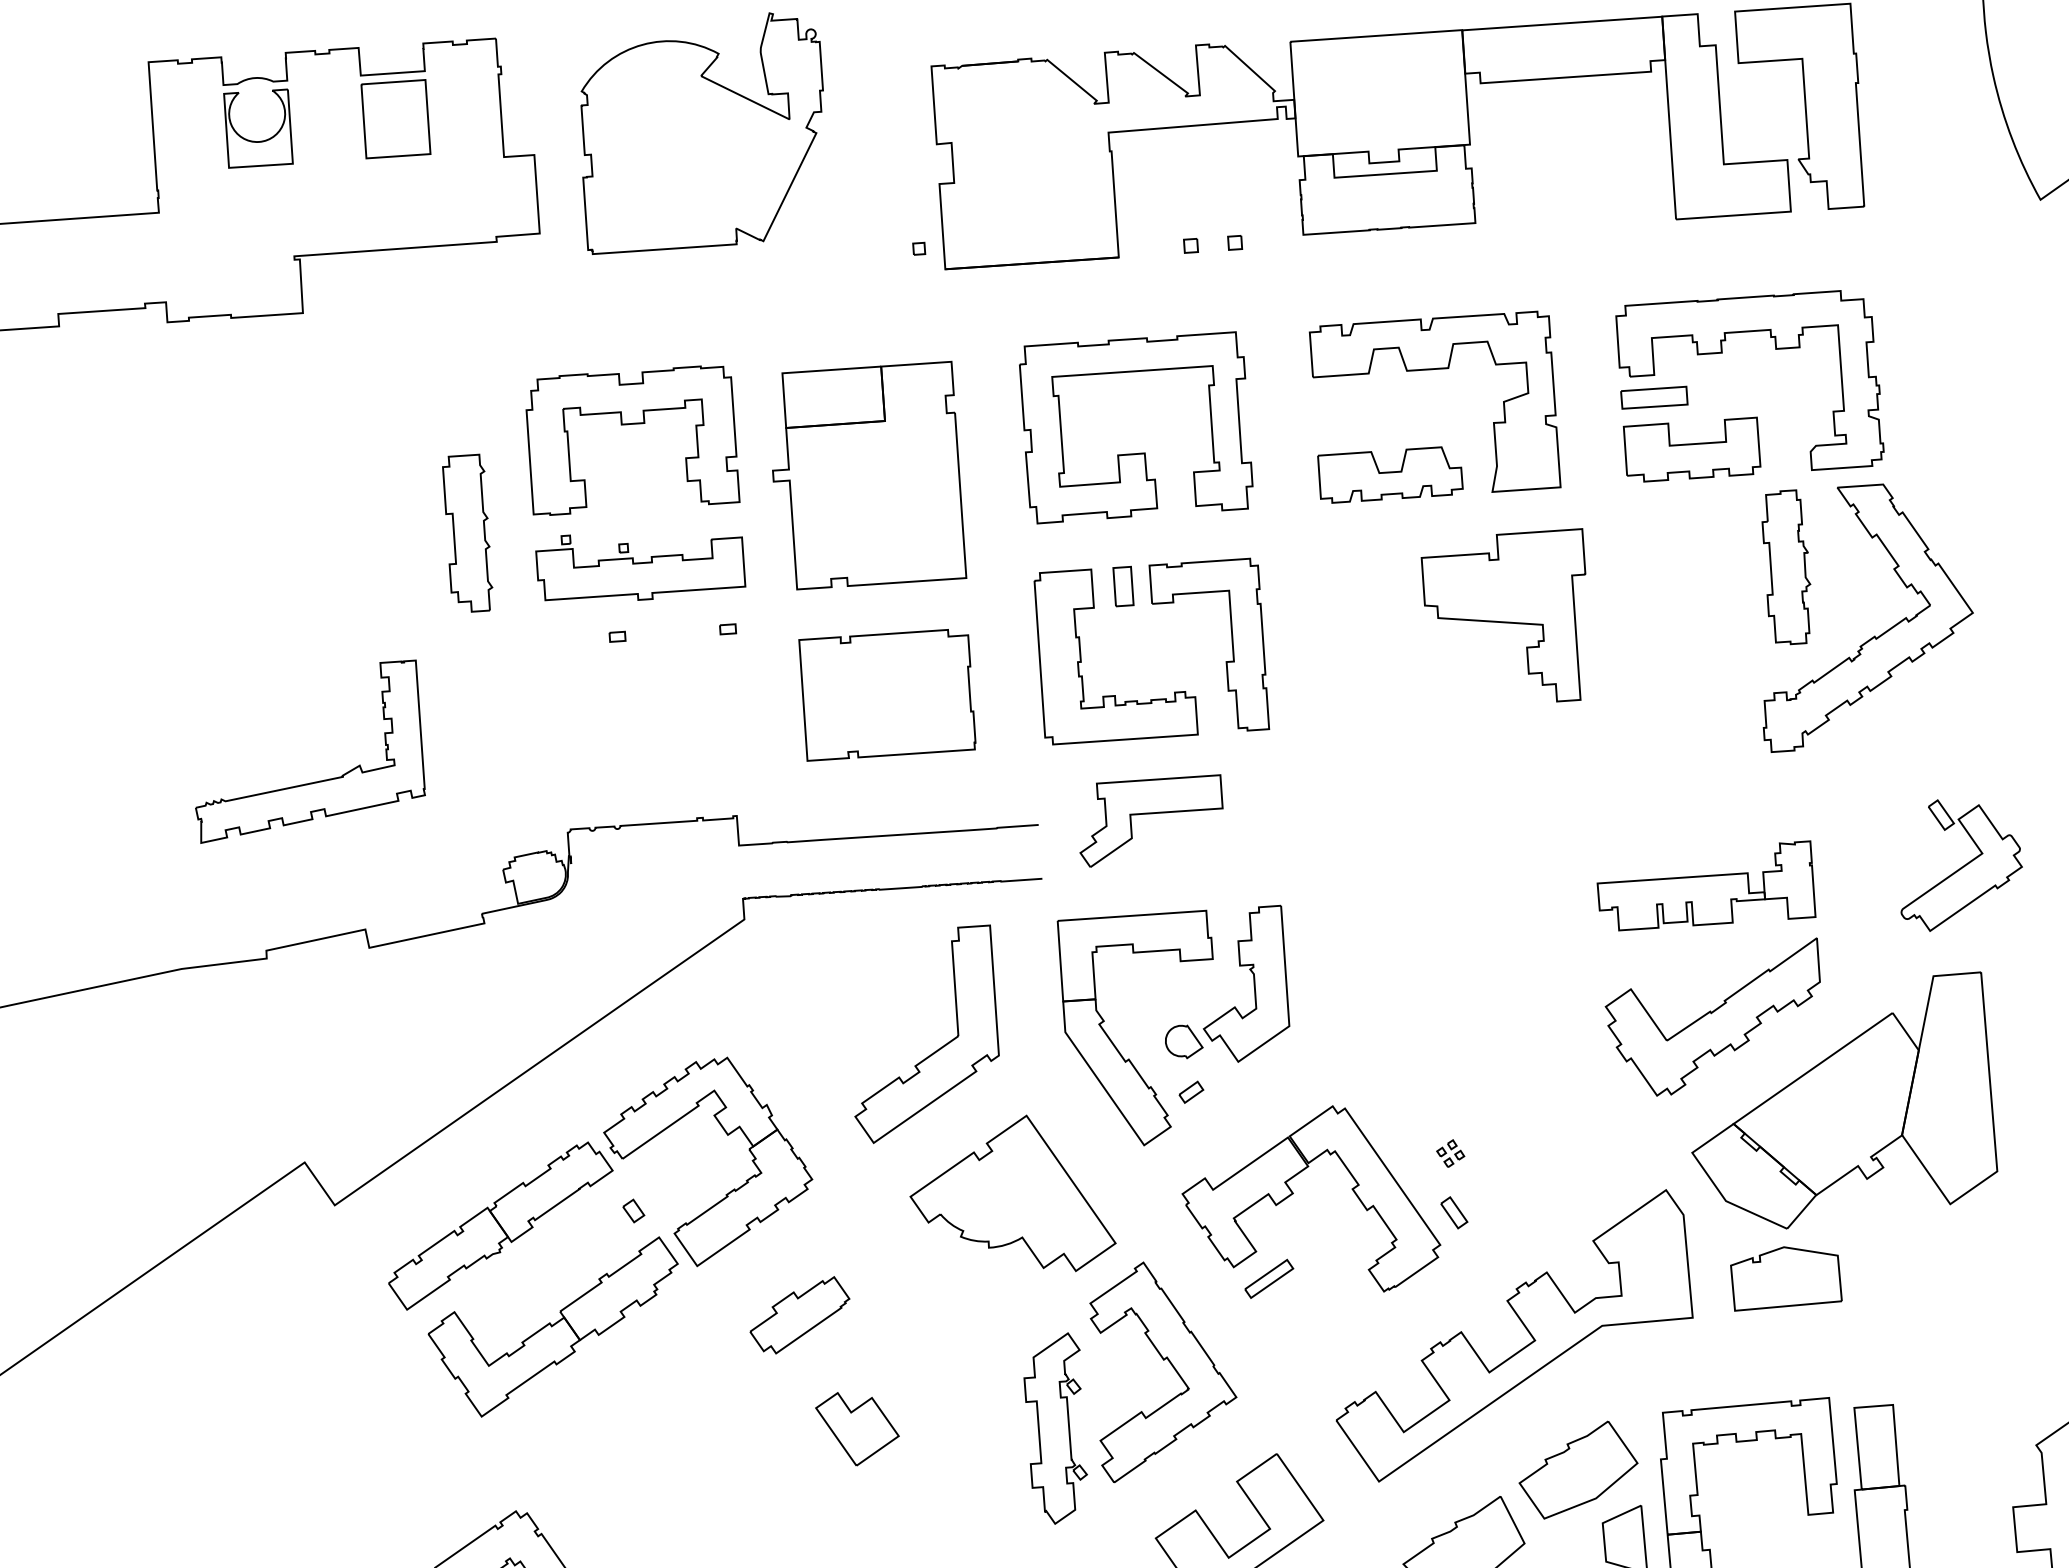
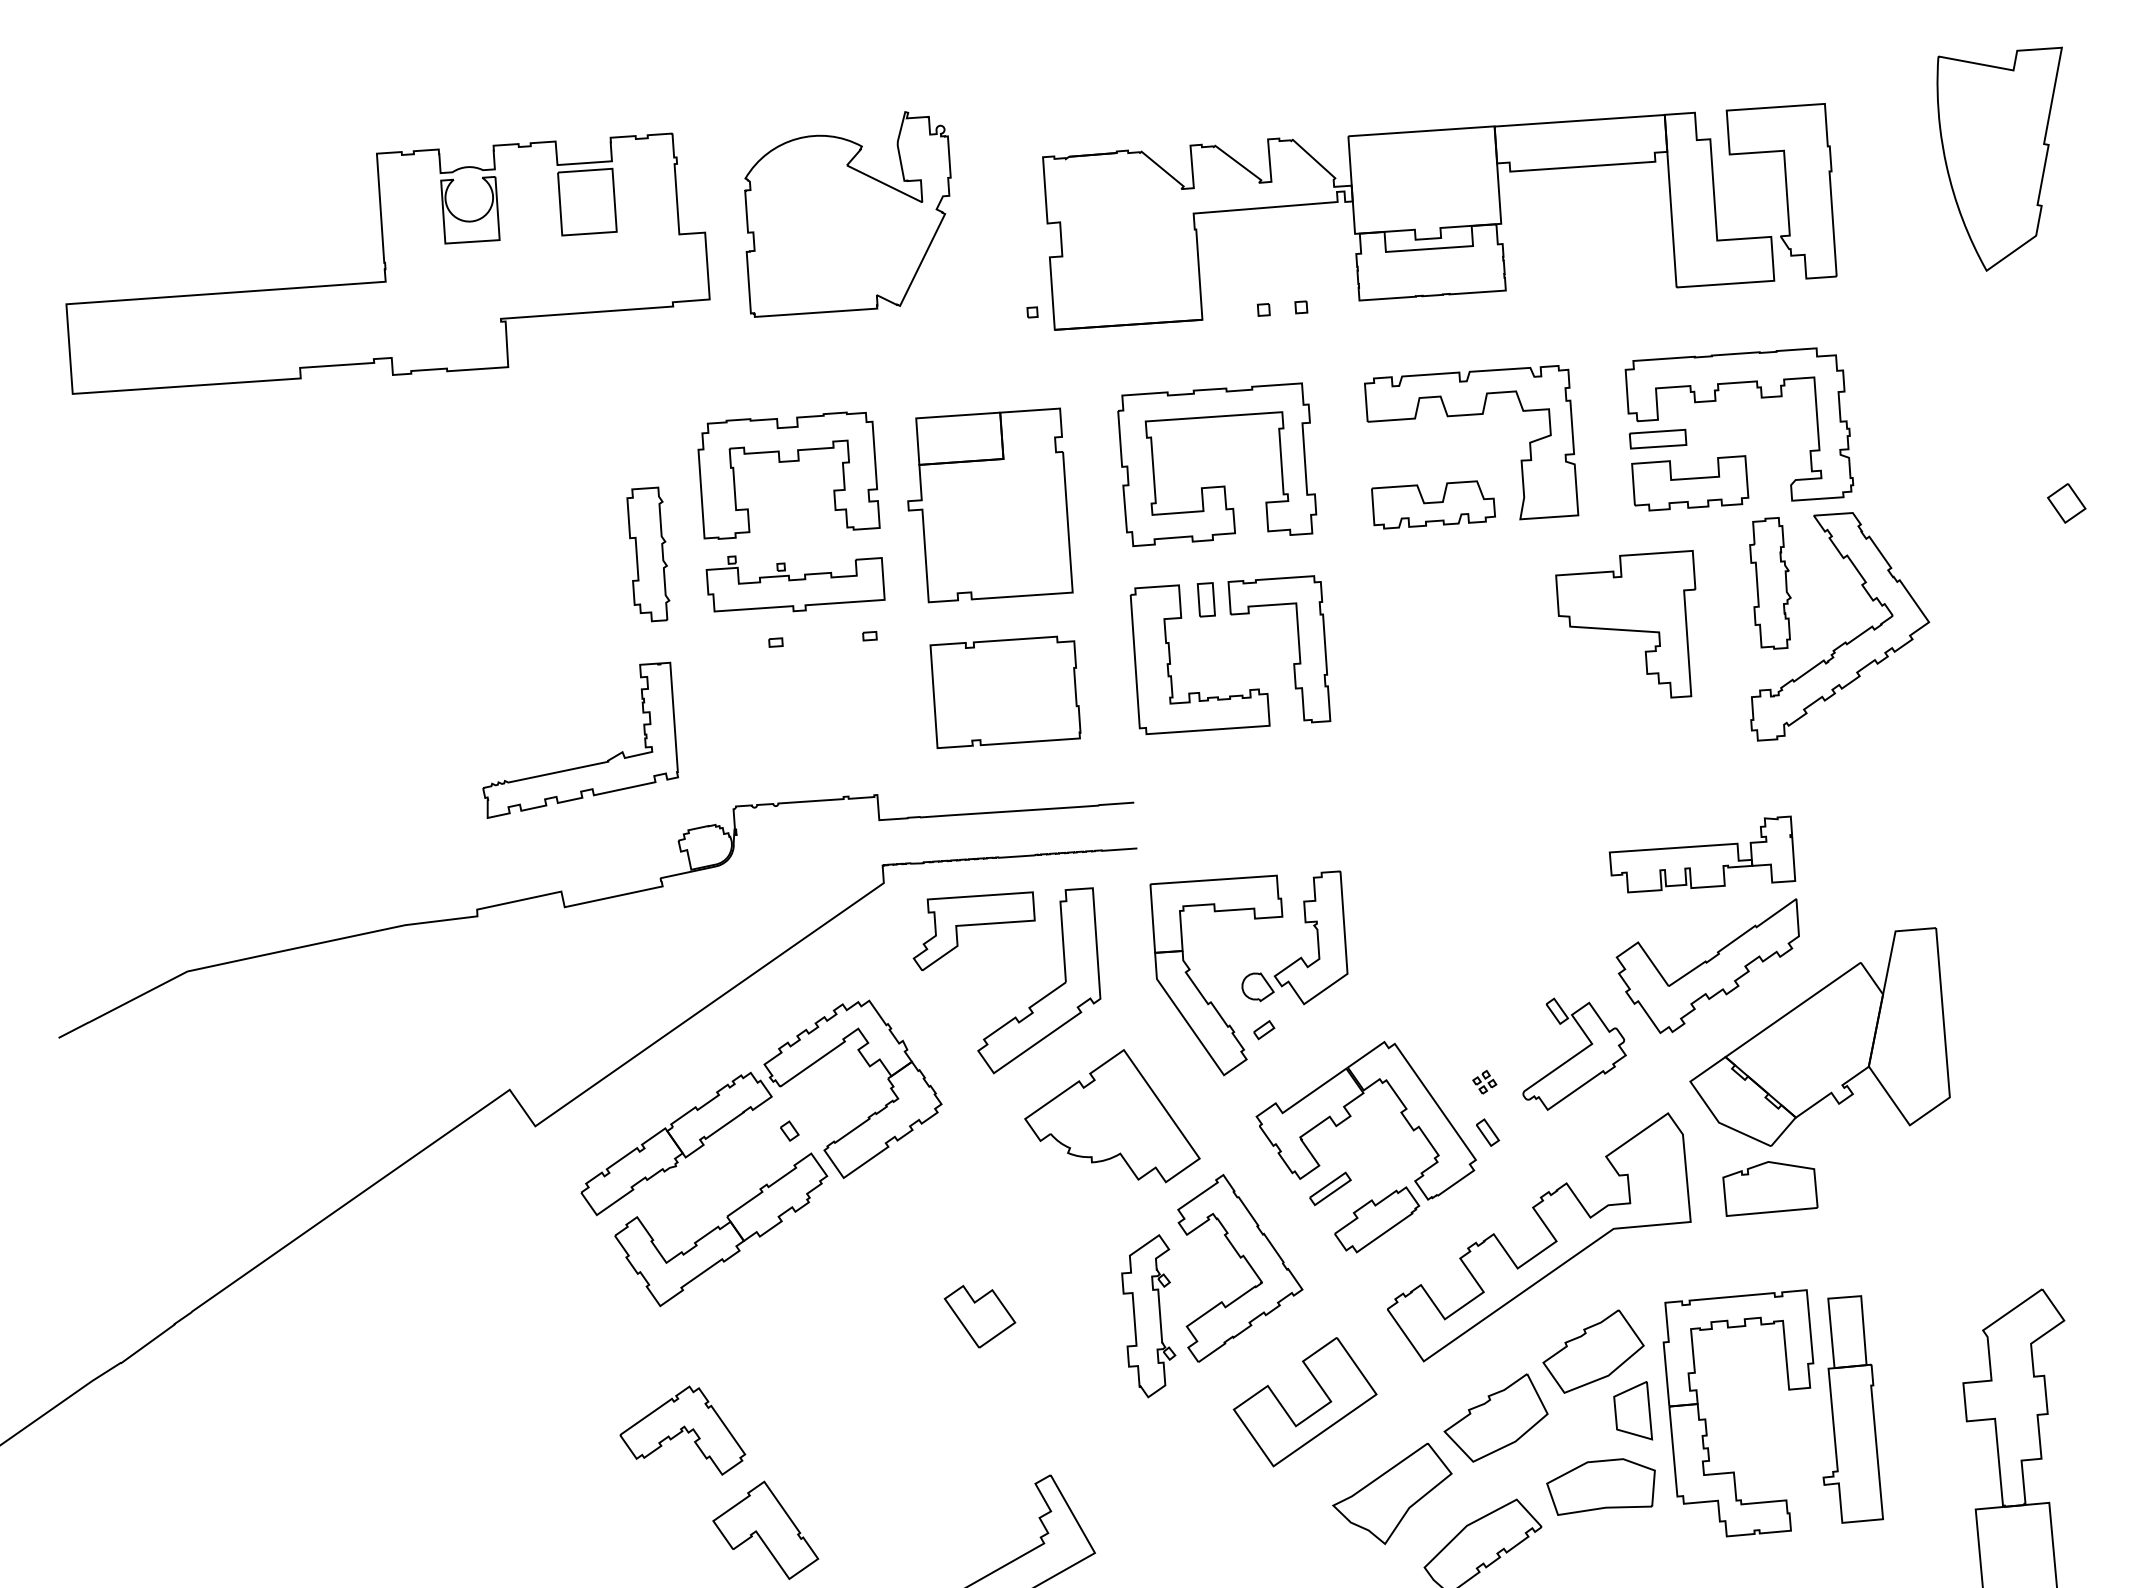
part: (1503, 615) -> (1625, 624), moved
part: (315, 781) -> (584, 765), moved
part: (1150, 820) -> (973, 930), moved
part: (1961, 864) -> (1574, 1053), moved
part: (800, 1314) -> (1377, 1219), moved

